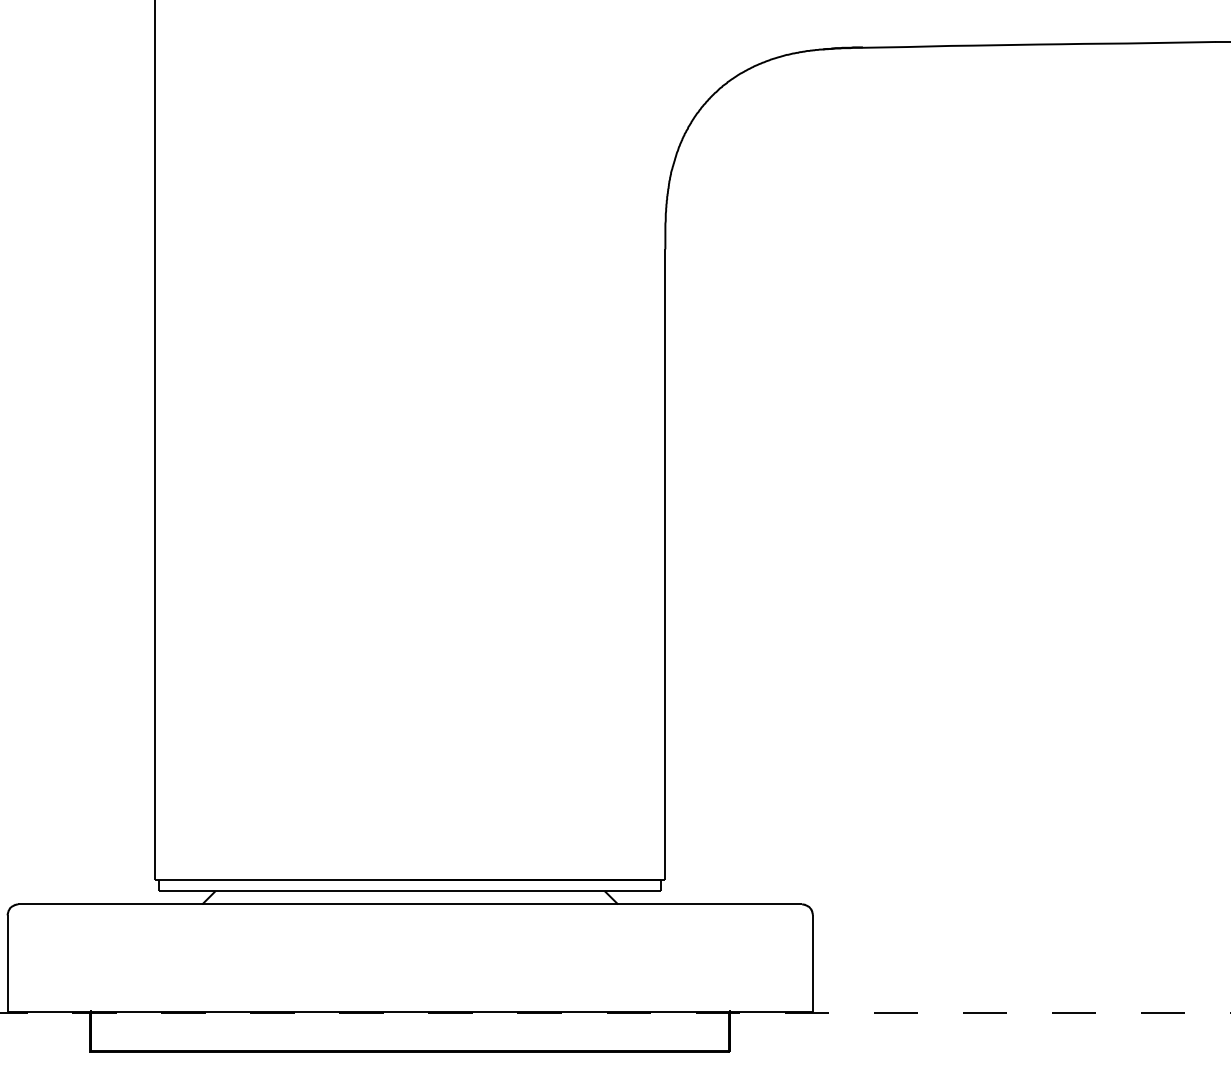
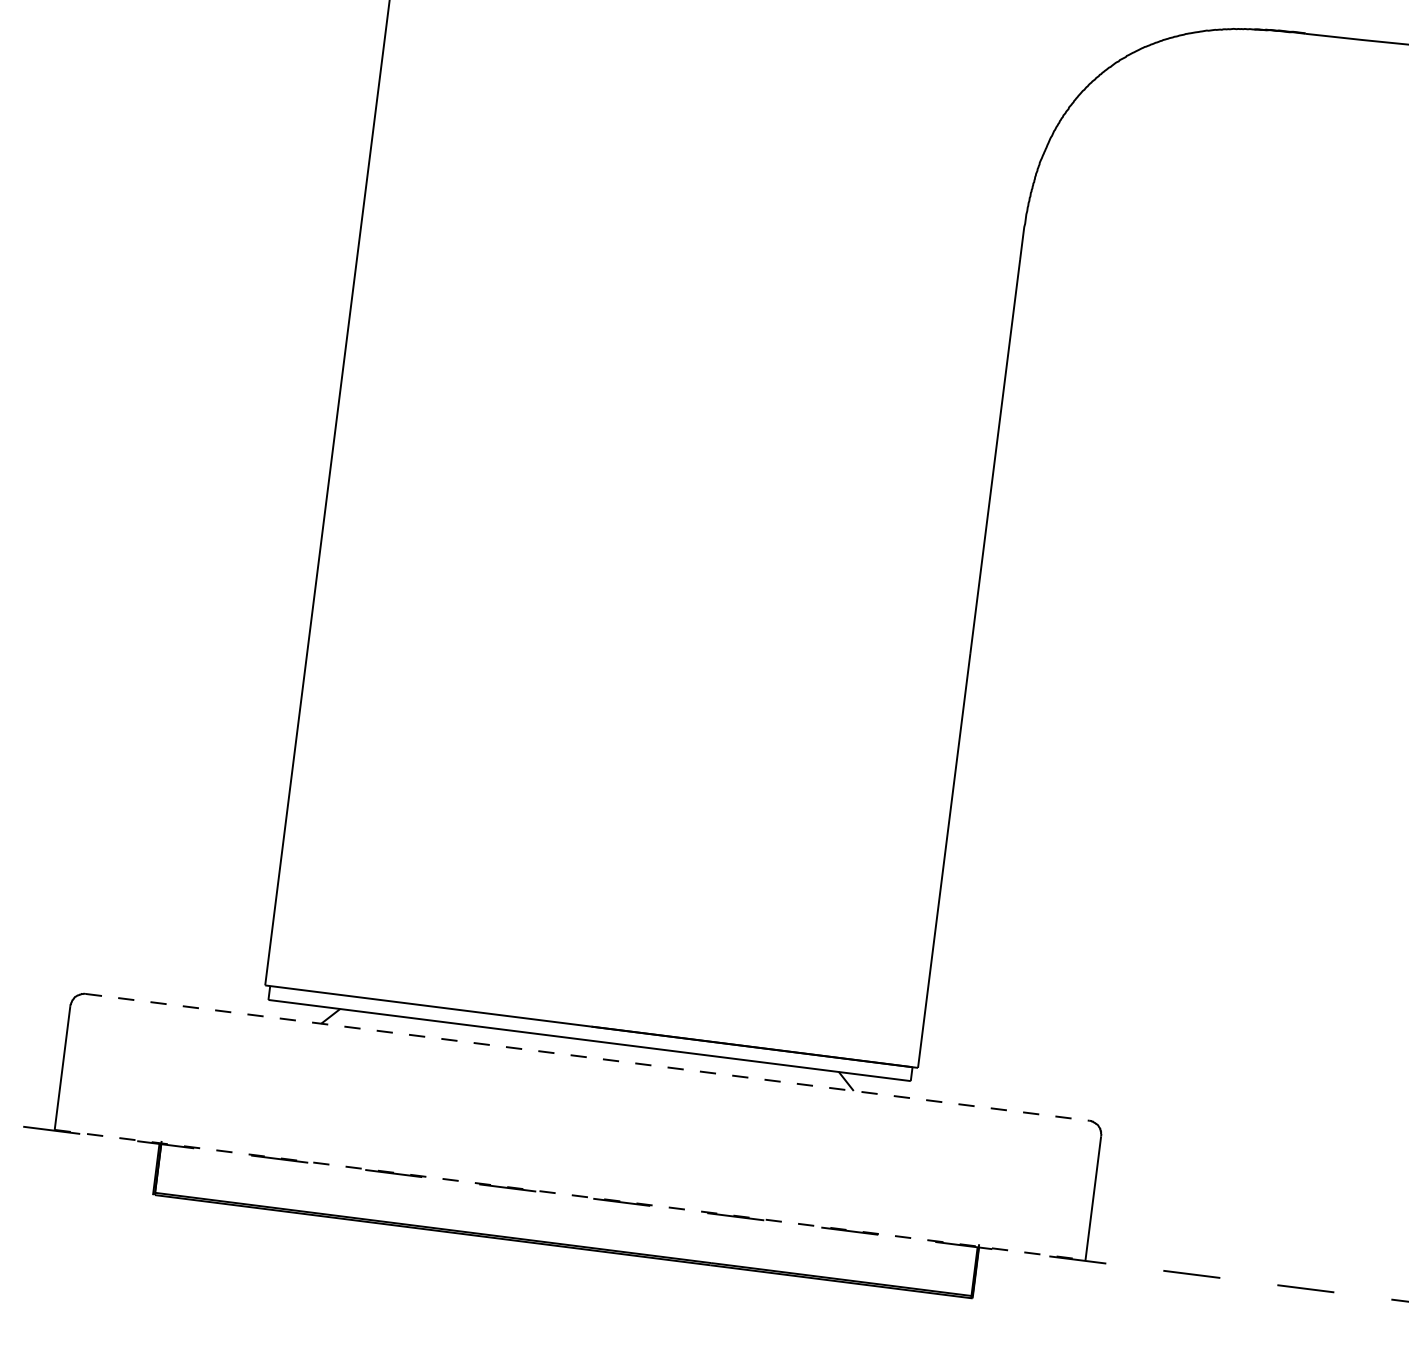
line: (410, 904) -> (587, 1057), solid -> dashed
line: (410, 1012) -> (570, 1195), solid -> dashed

